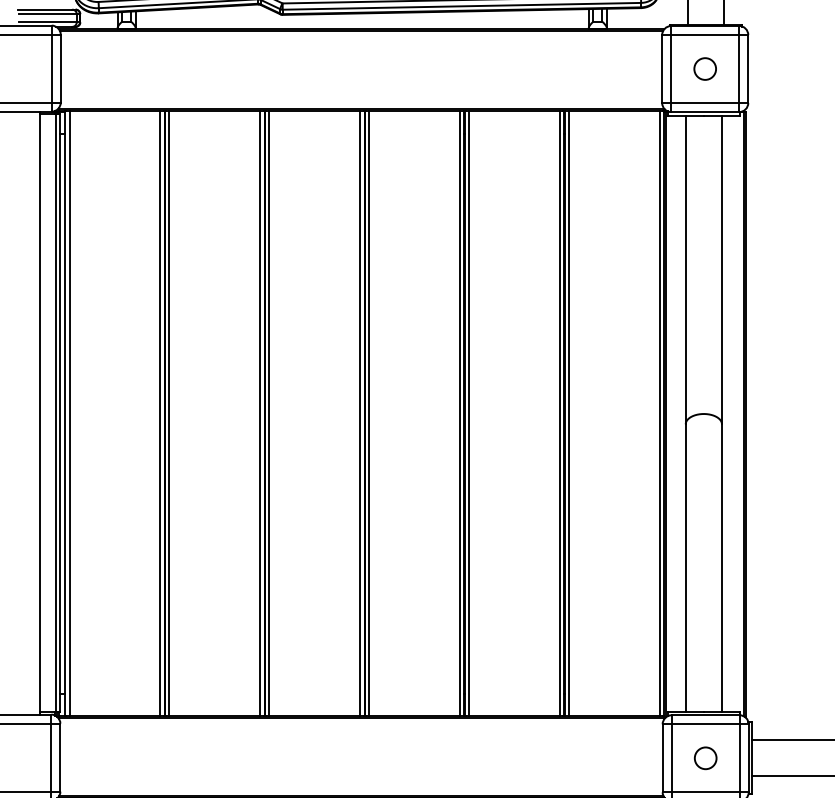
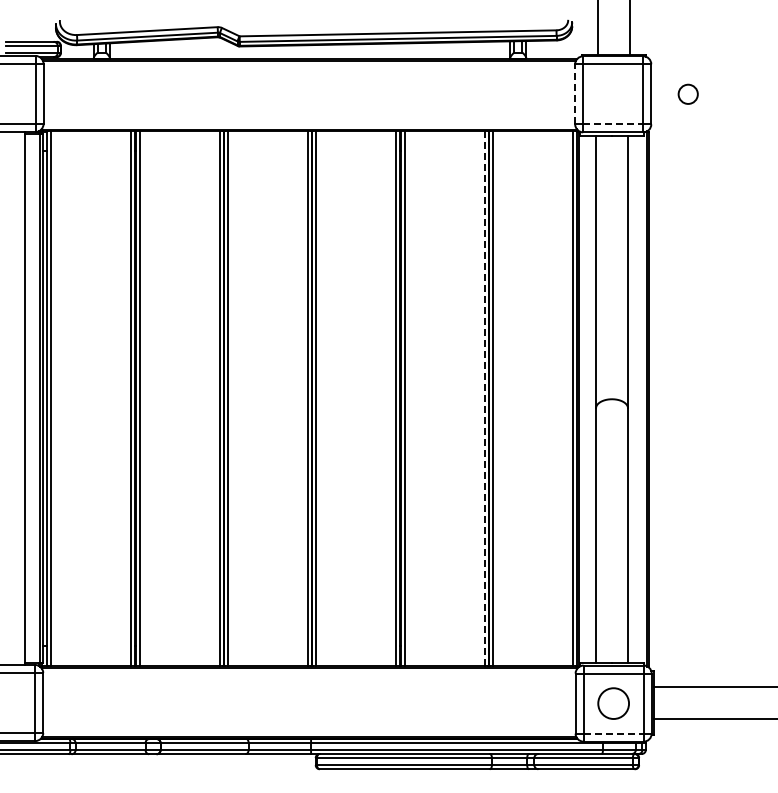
line: (662, 68) -> (575, 93), solid -> dashed
circle: (704, 68) -> (687, 93), moved
line: (705, 103) -> (613, 124), solid -> dashed
line: (559, 413) -> (484, 398), solid -> dashed
circle: (705, 758) -> (613, 703), size x1.6
line: (706, 792) -> (614, 733), solid -> dashed

